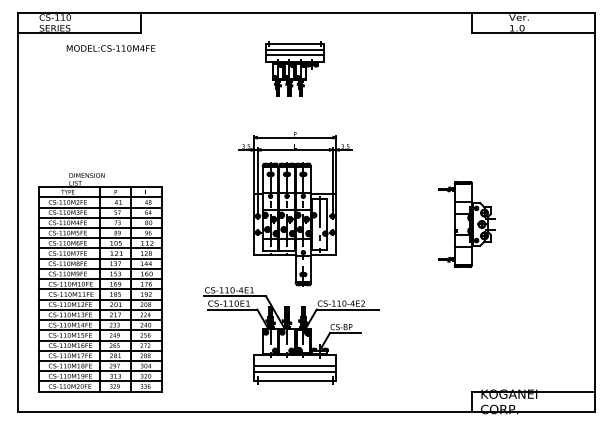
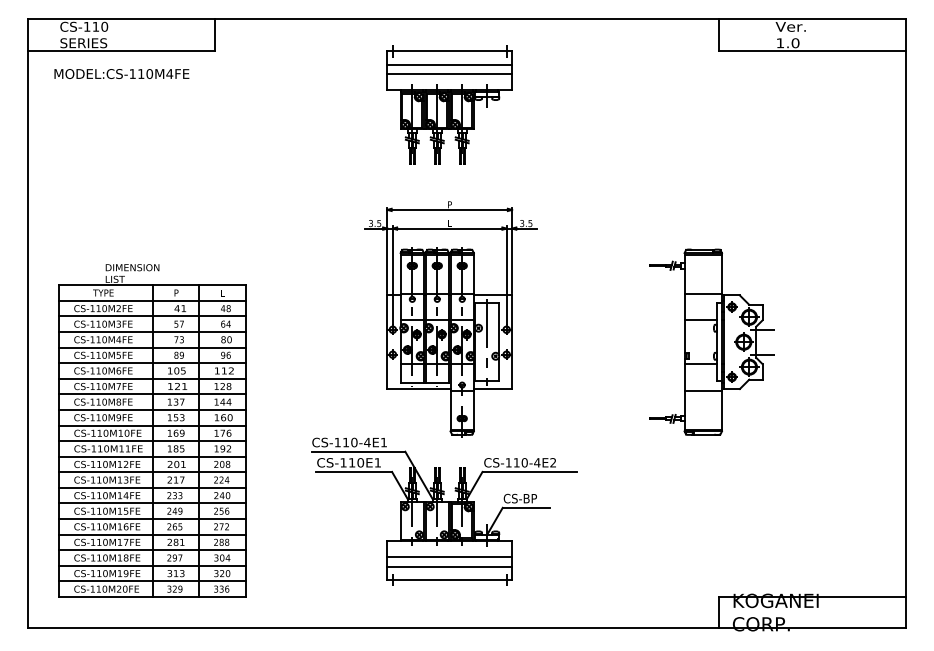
text: (110, 48) -> (121, 74), moved
part: (294, 68) -> (448, 104), size x1.43
part: (467, 224) -> (712, 342), size x1.43

